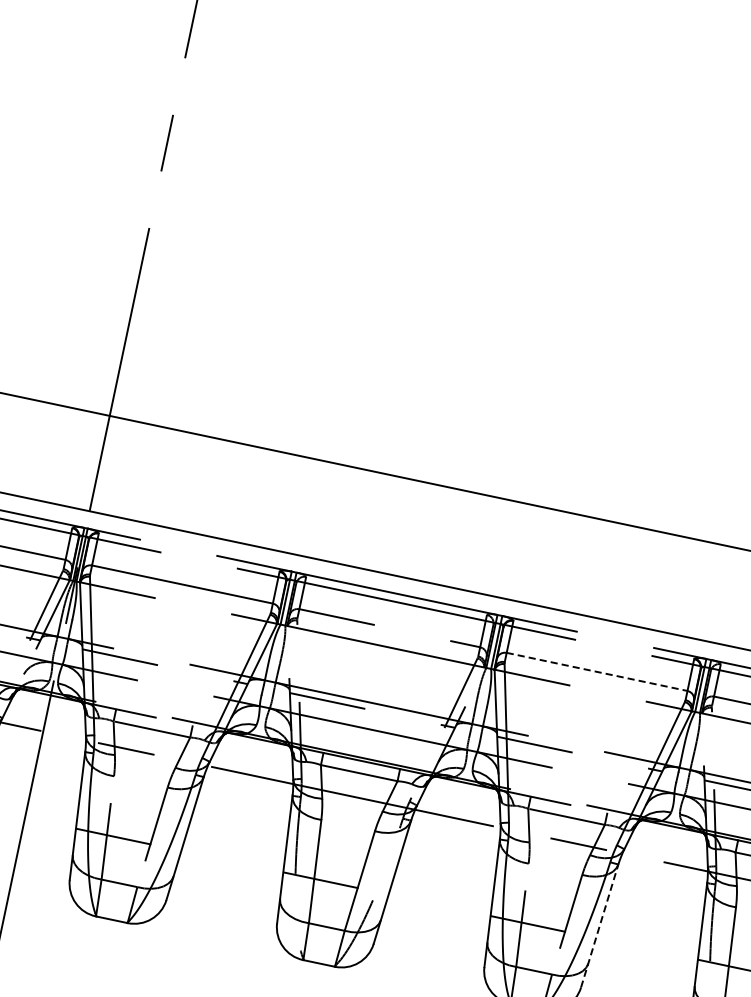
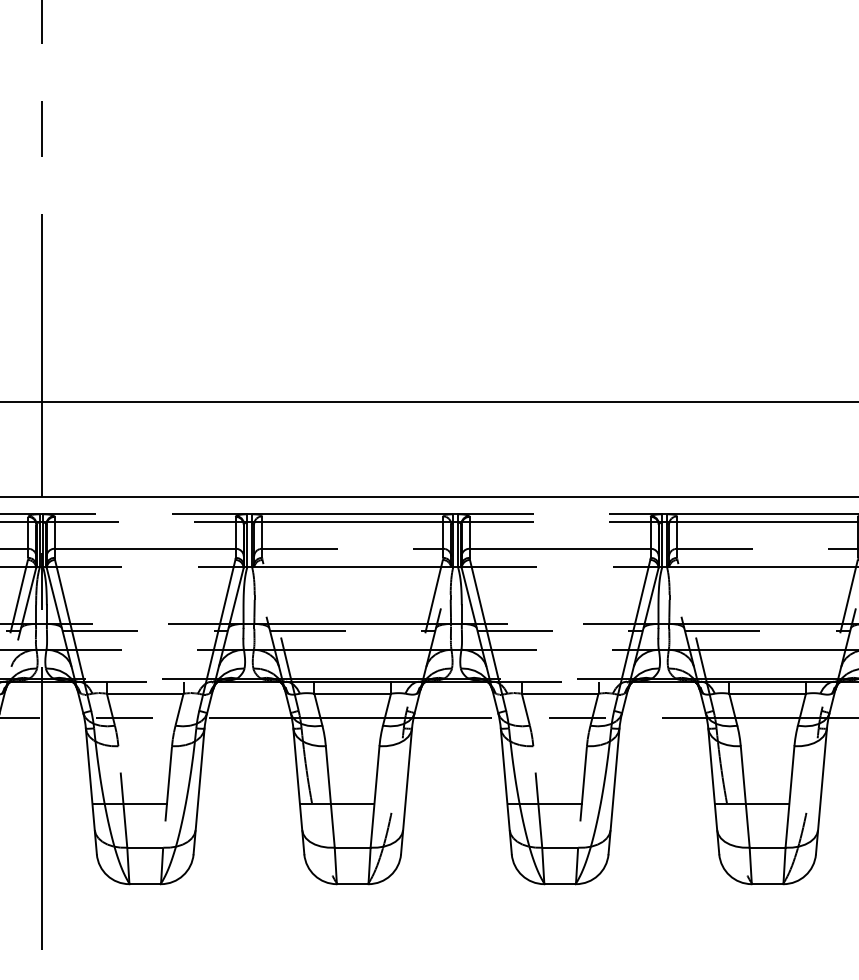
line: (597, 671) -> (560, 548), dashed -> solid
line: (600, 924) -> (614, 790), dashed -> solid

